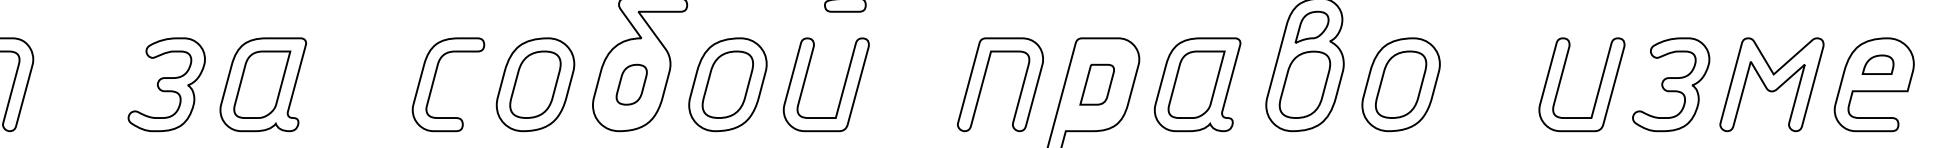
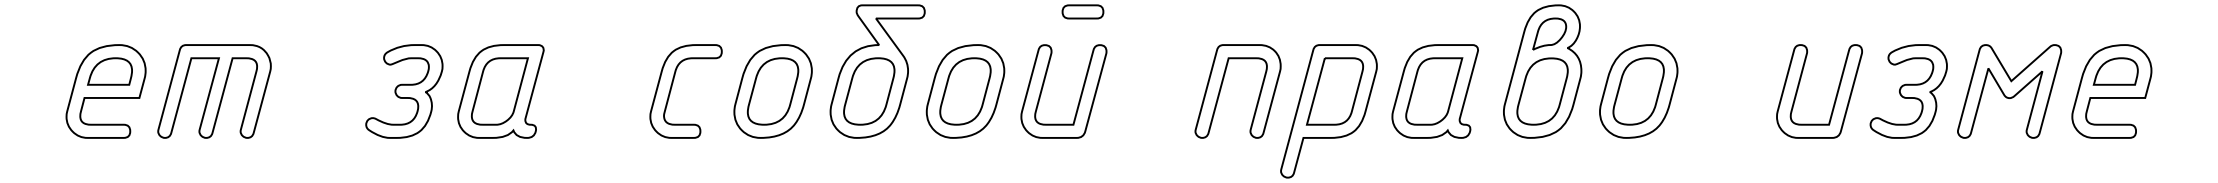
part: (1877, 64) -> (2115, 71), size x1.43
part: (631, 84) -> (869, 91), size x1.67
part: (1096, 84) -> (1334, 91), size x1.67

